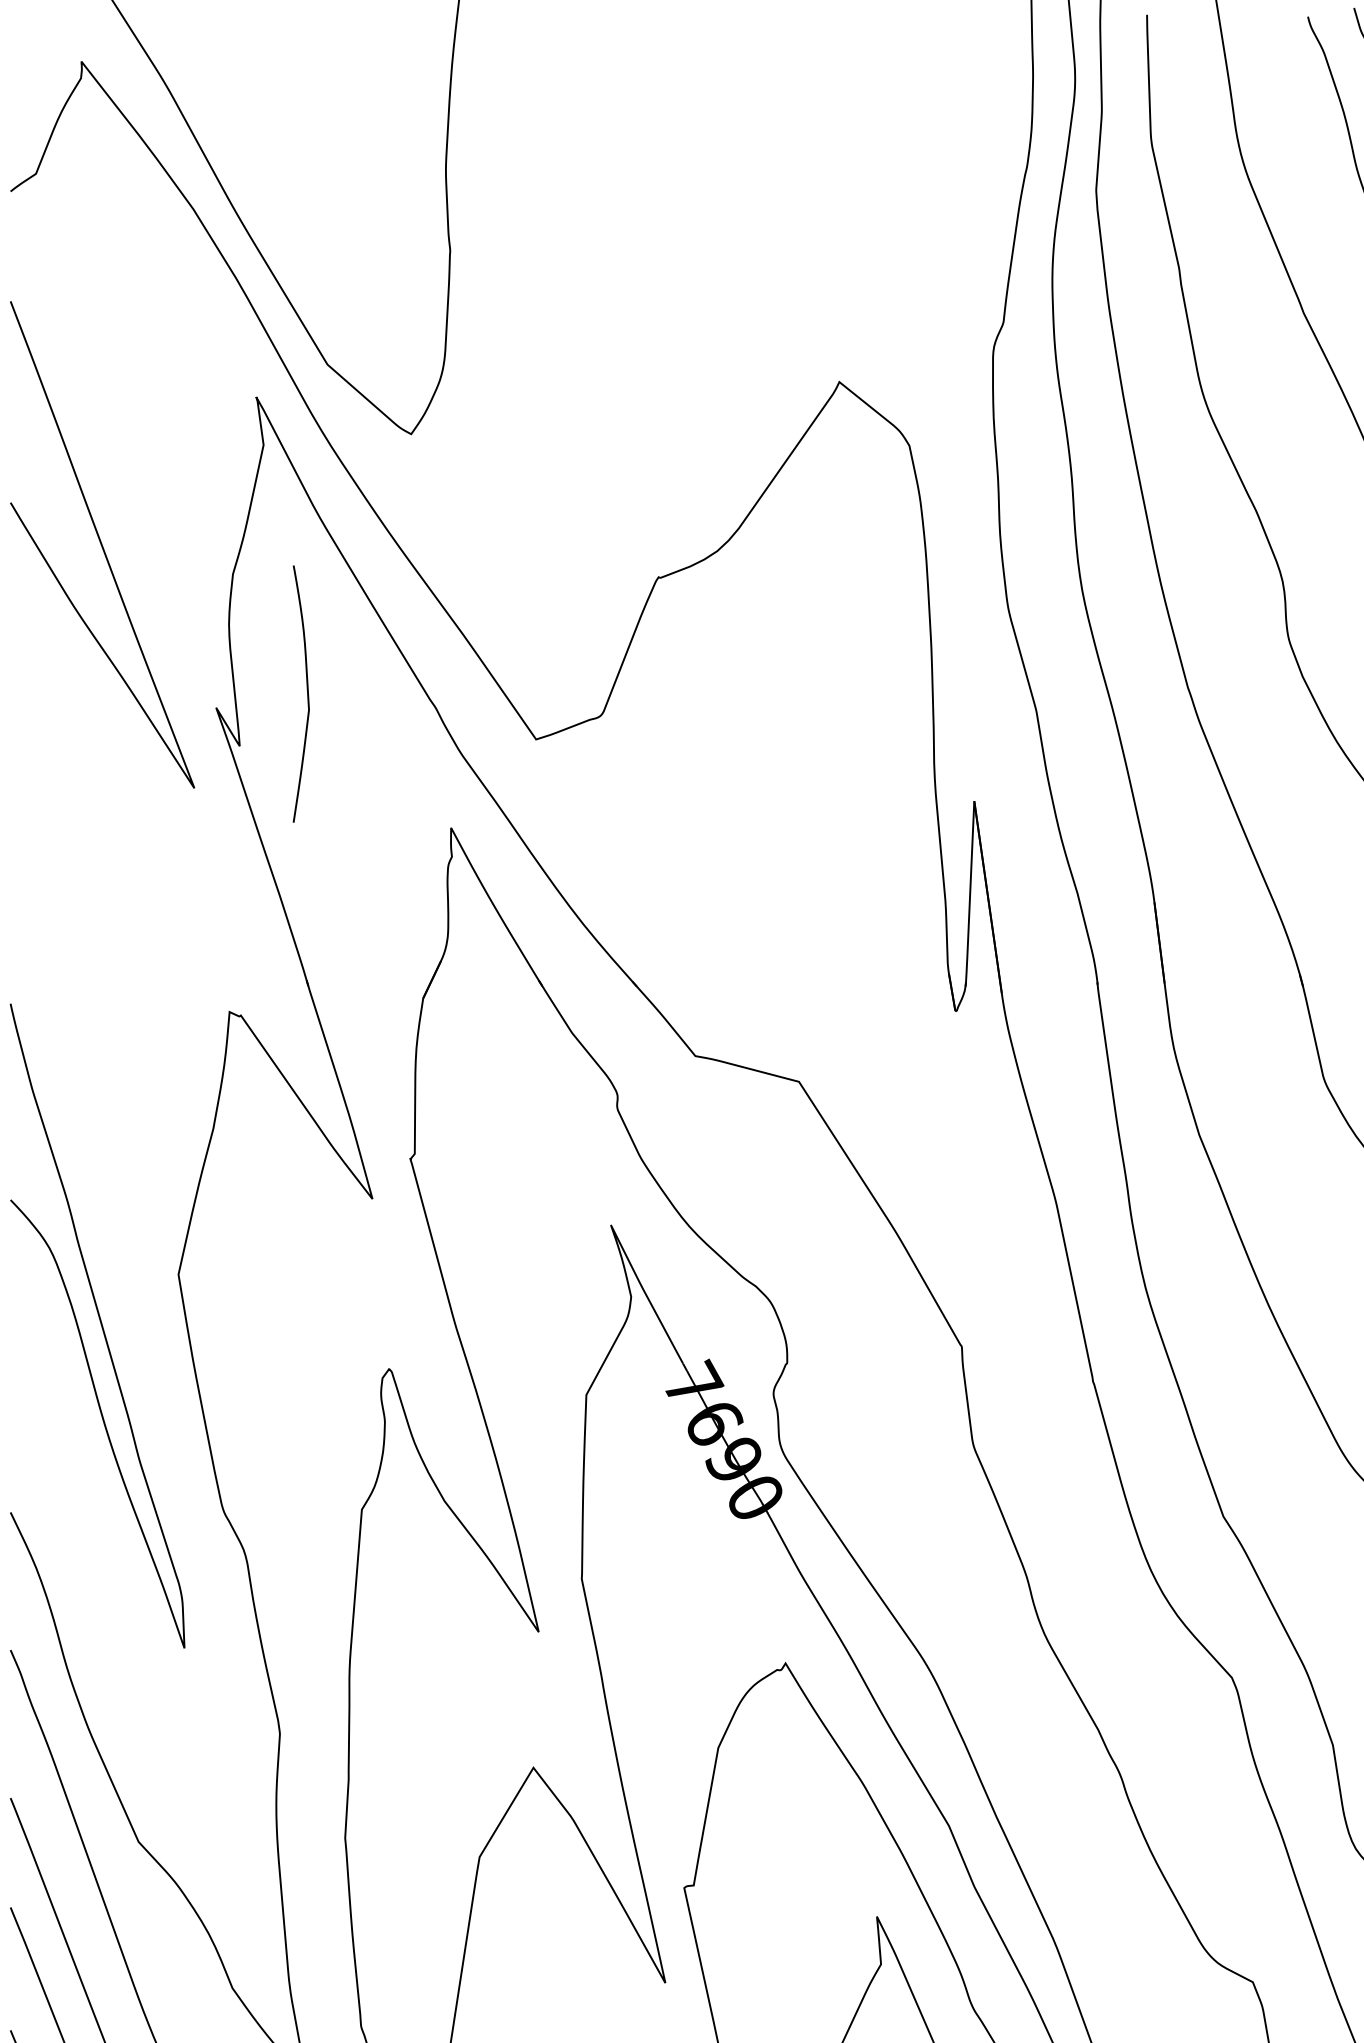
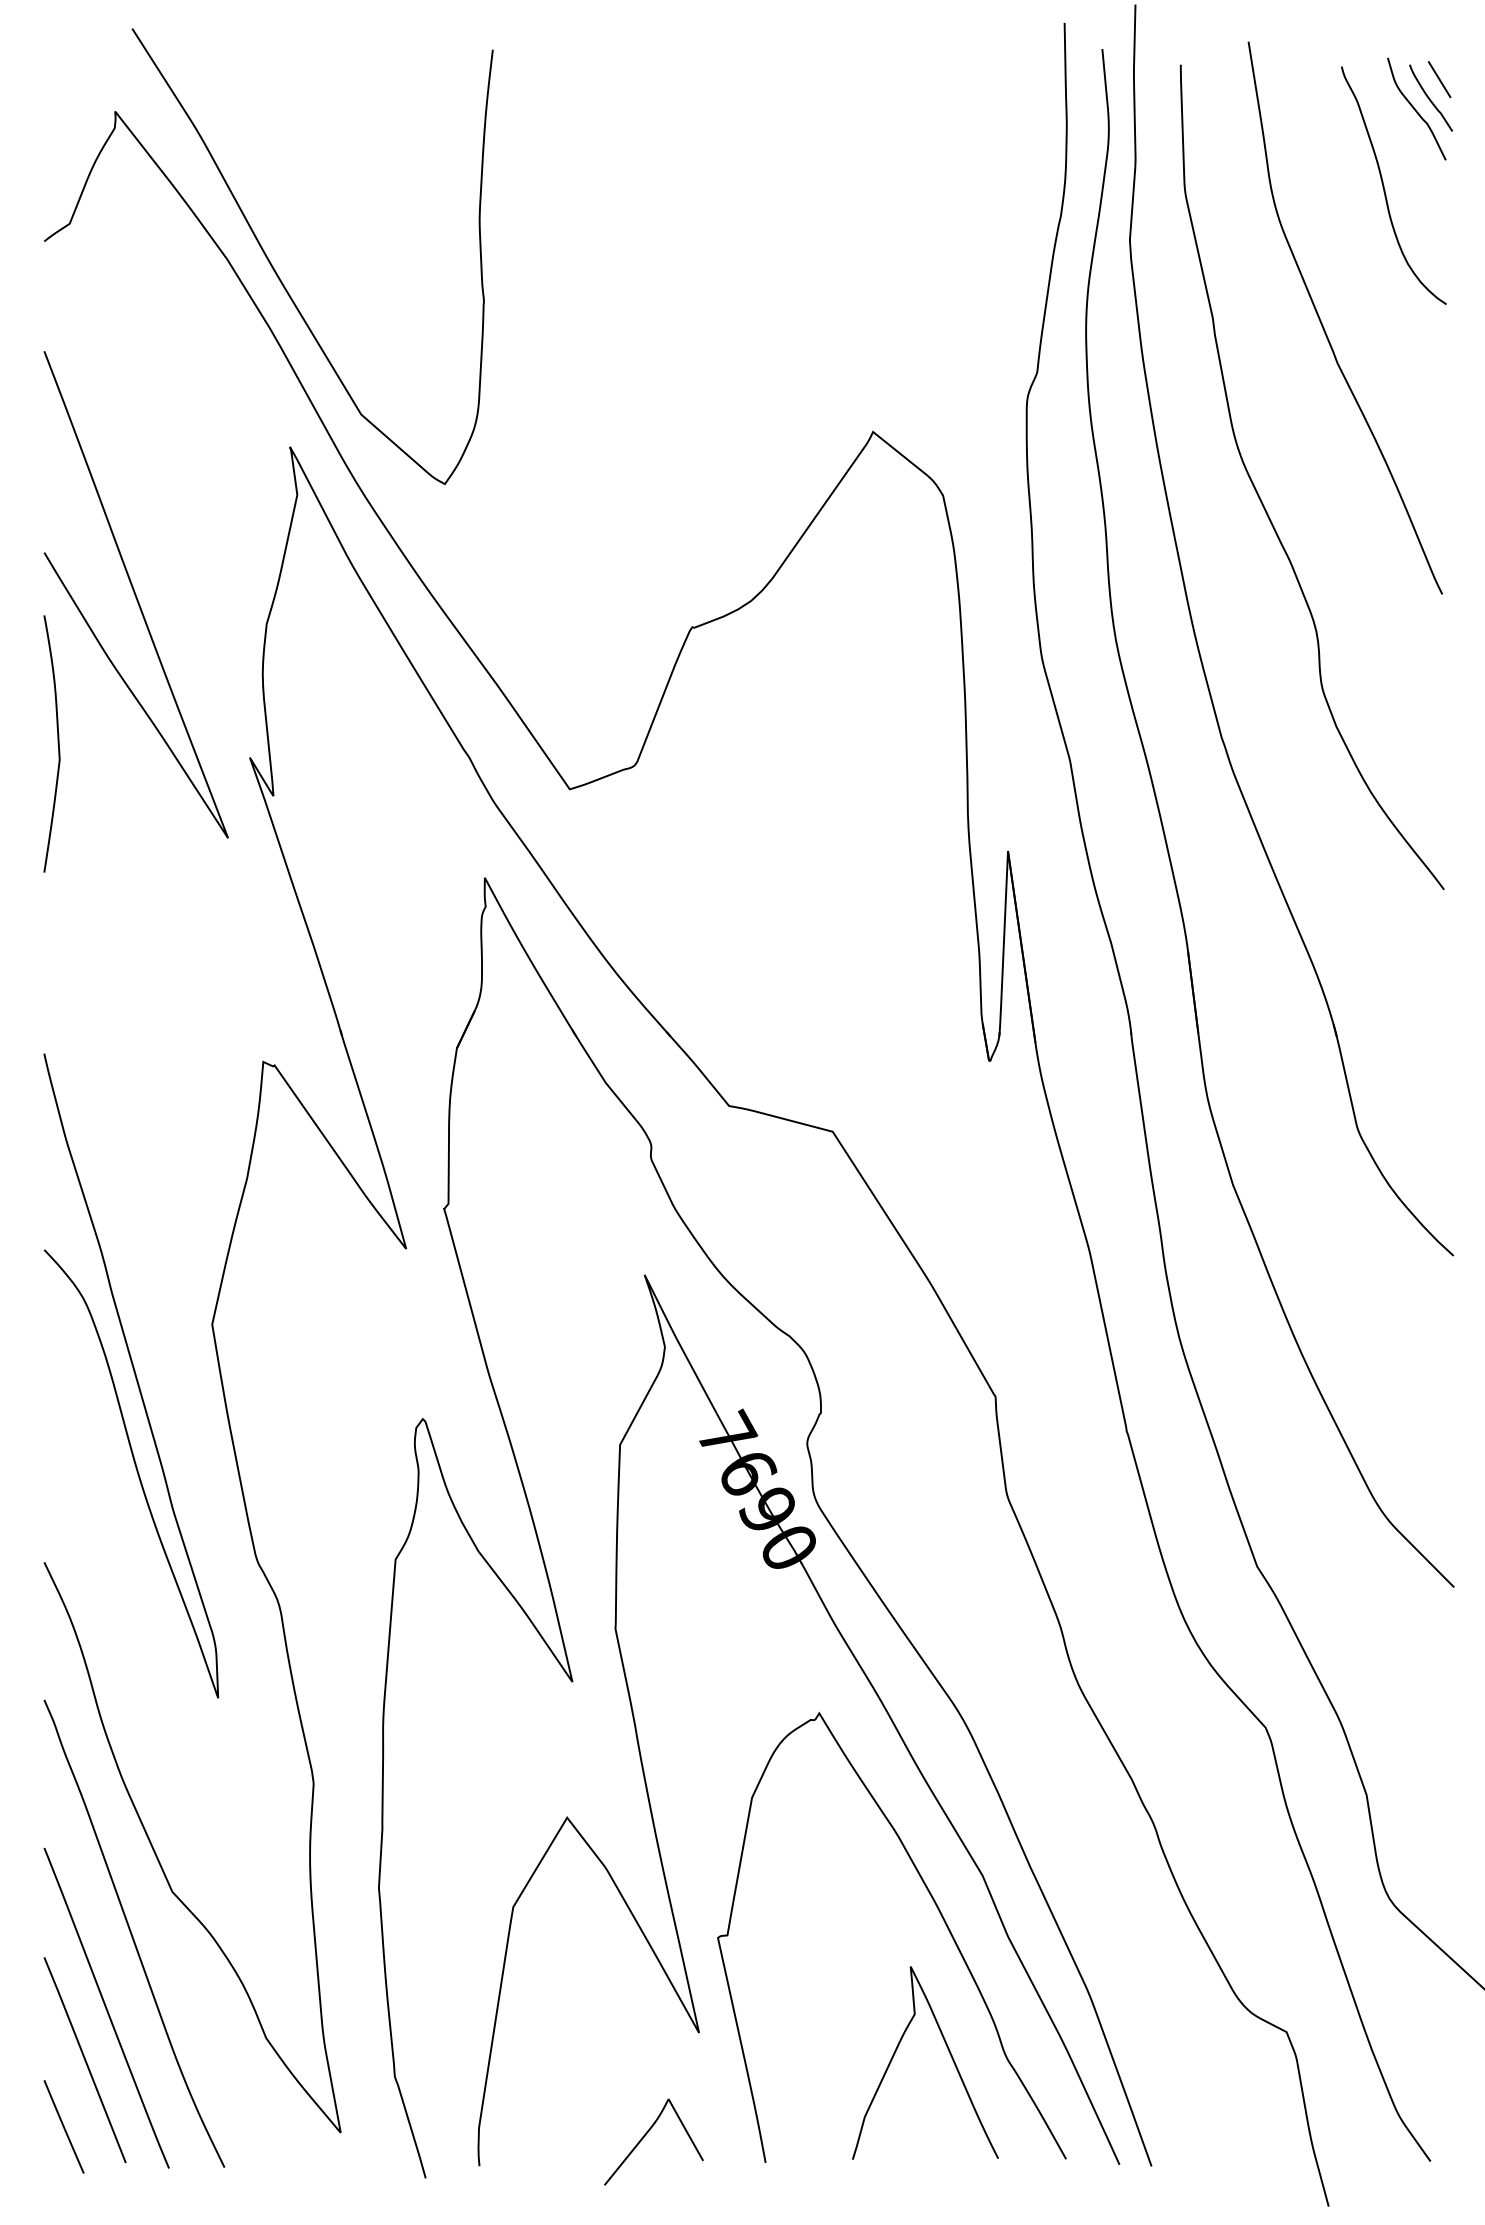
curve: (306, 693) -> (57, 743), moved

